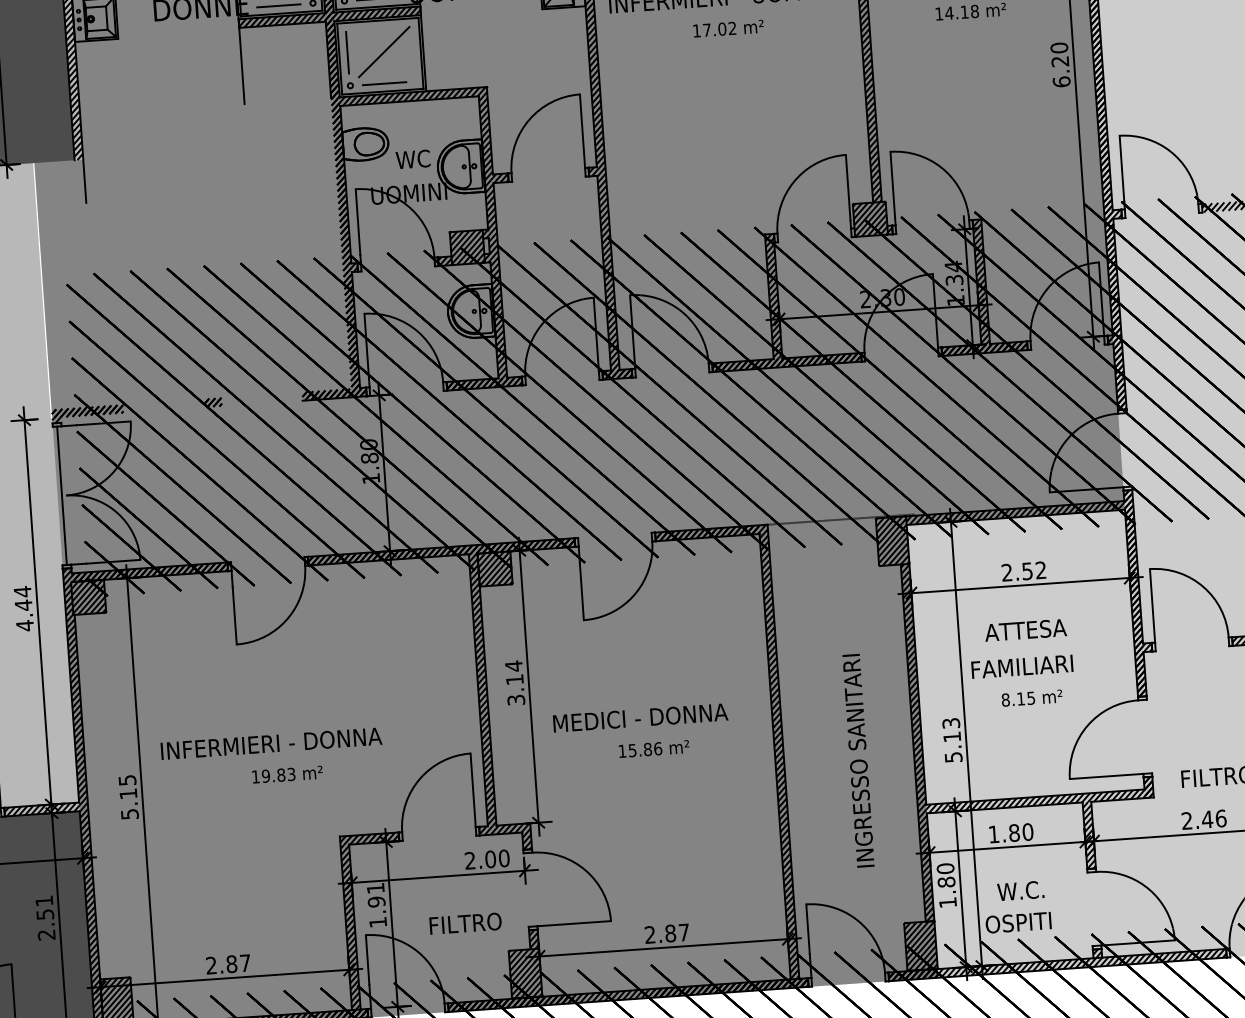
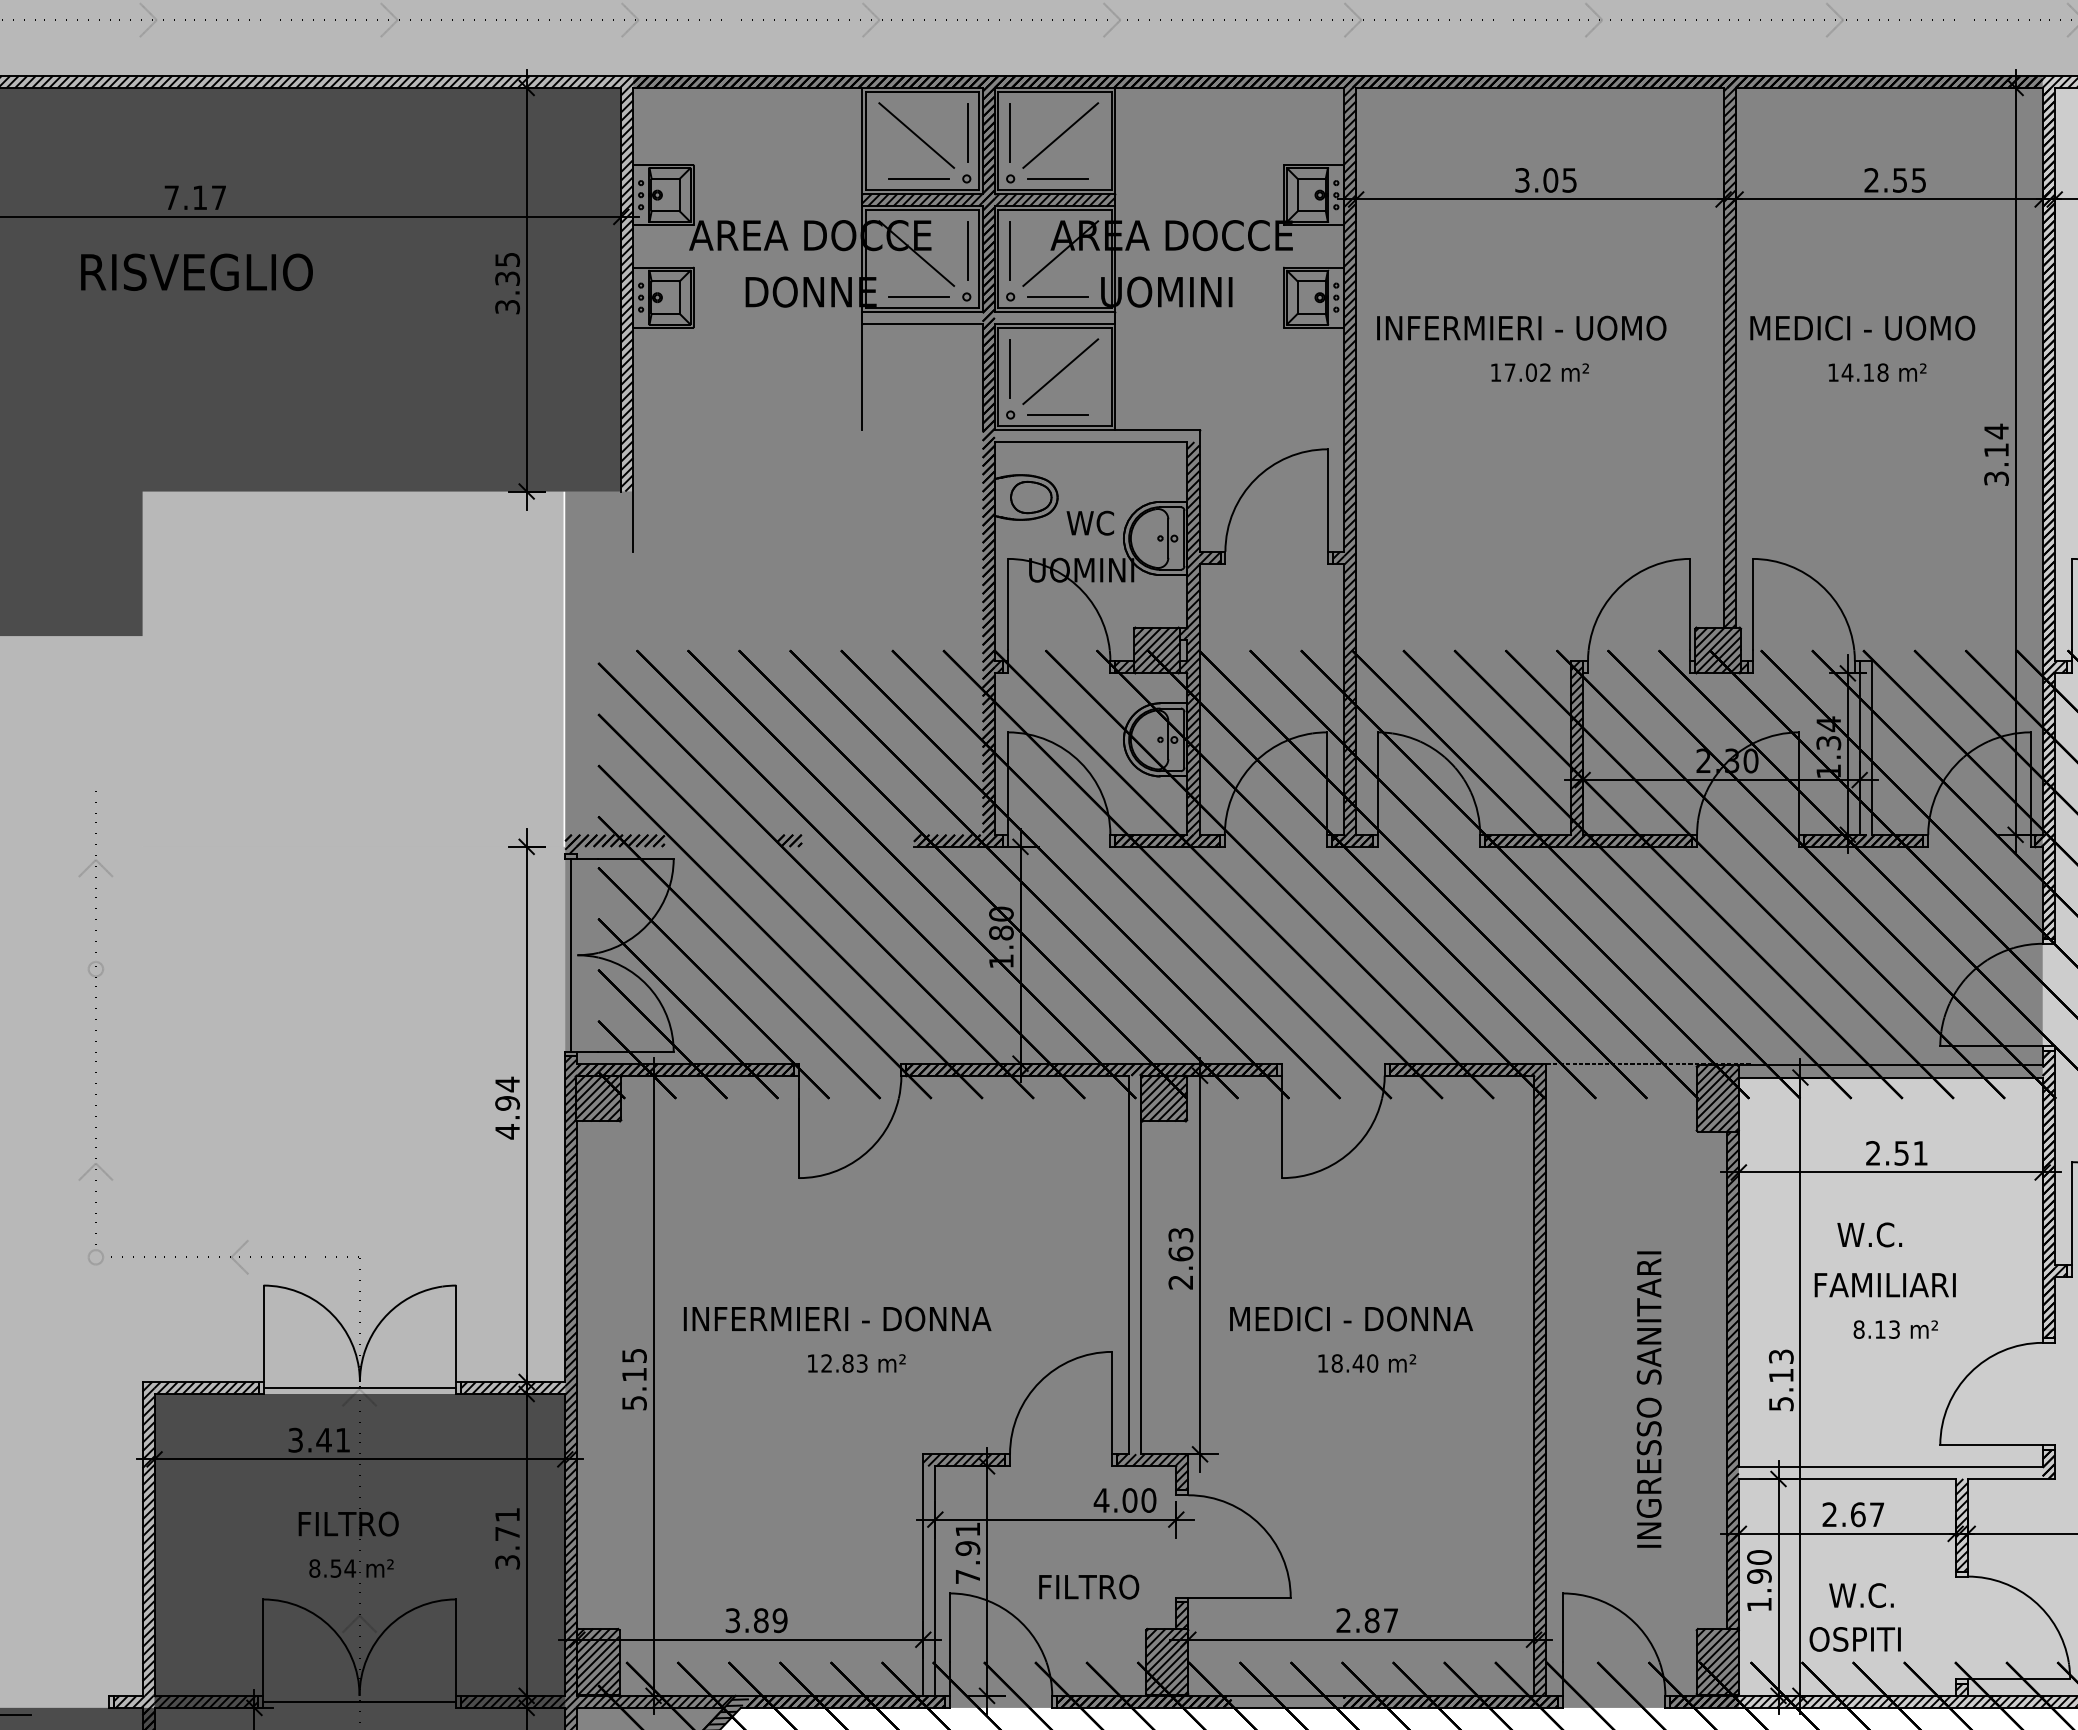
hatch: (377, 14) -> (1054, 318), removed
hatch: (282, 20) -> (922, 318), removed
text: (1060, 64) -> (1996, 454), 6.20 -> 3.14
hatch: (413, 96) -> (1096, 436), removed
hatch: (981, 281) -> (1865, 747), removed
hatch: (1014, 513) -> (1889, 1071), removed
text: (1041, 570) -> (1920, 1153), 2.52 -> 2.51
text: (23, 605) -> (507, 1103), 4.44 -> 4.94
text: (1025, 629) -> (1893, 1234), ATTESA -> W.C.
text: (514, 683) -> (1180, 1258), 3.14 -> 2.63
hatch: (482, 689) -> (1135, 1264), removed
text: (1031, 697) -> (1894, 1328), 8.15 -> 8.13
text: (645, 749) -> (1354, 1363), 15.86 -> 18.40
text: (265, 776) -> (826, 1363), 19.83 -> 12.83
hatch: (1035, 801) -> (1890, 1472), removed
text: (1011, 833) -> (1853, 1514), 1.80 -> 2.67
text: (470, 860) -> (1101, 1500), 2.00 -> 4.00
text: (946, 882) -> (1759, 1576), 1.80 -> 1.90
text: (377, 922) -> (967, 1576), 1.91 -> 7.91
text: (45, 925) -> (507, 1548), 2.51 -> 3.71
hatch: (350, 926) -> (929, 1580), removed
text: (228, 964) -> (756, 1620), 2.87 -> 3.89
hatch: (613, 995) -> (1287, 1701), removed

